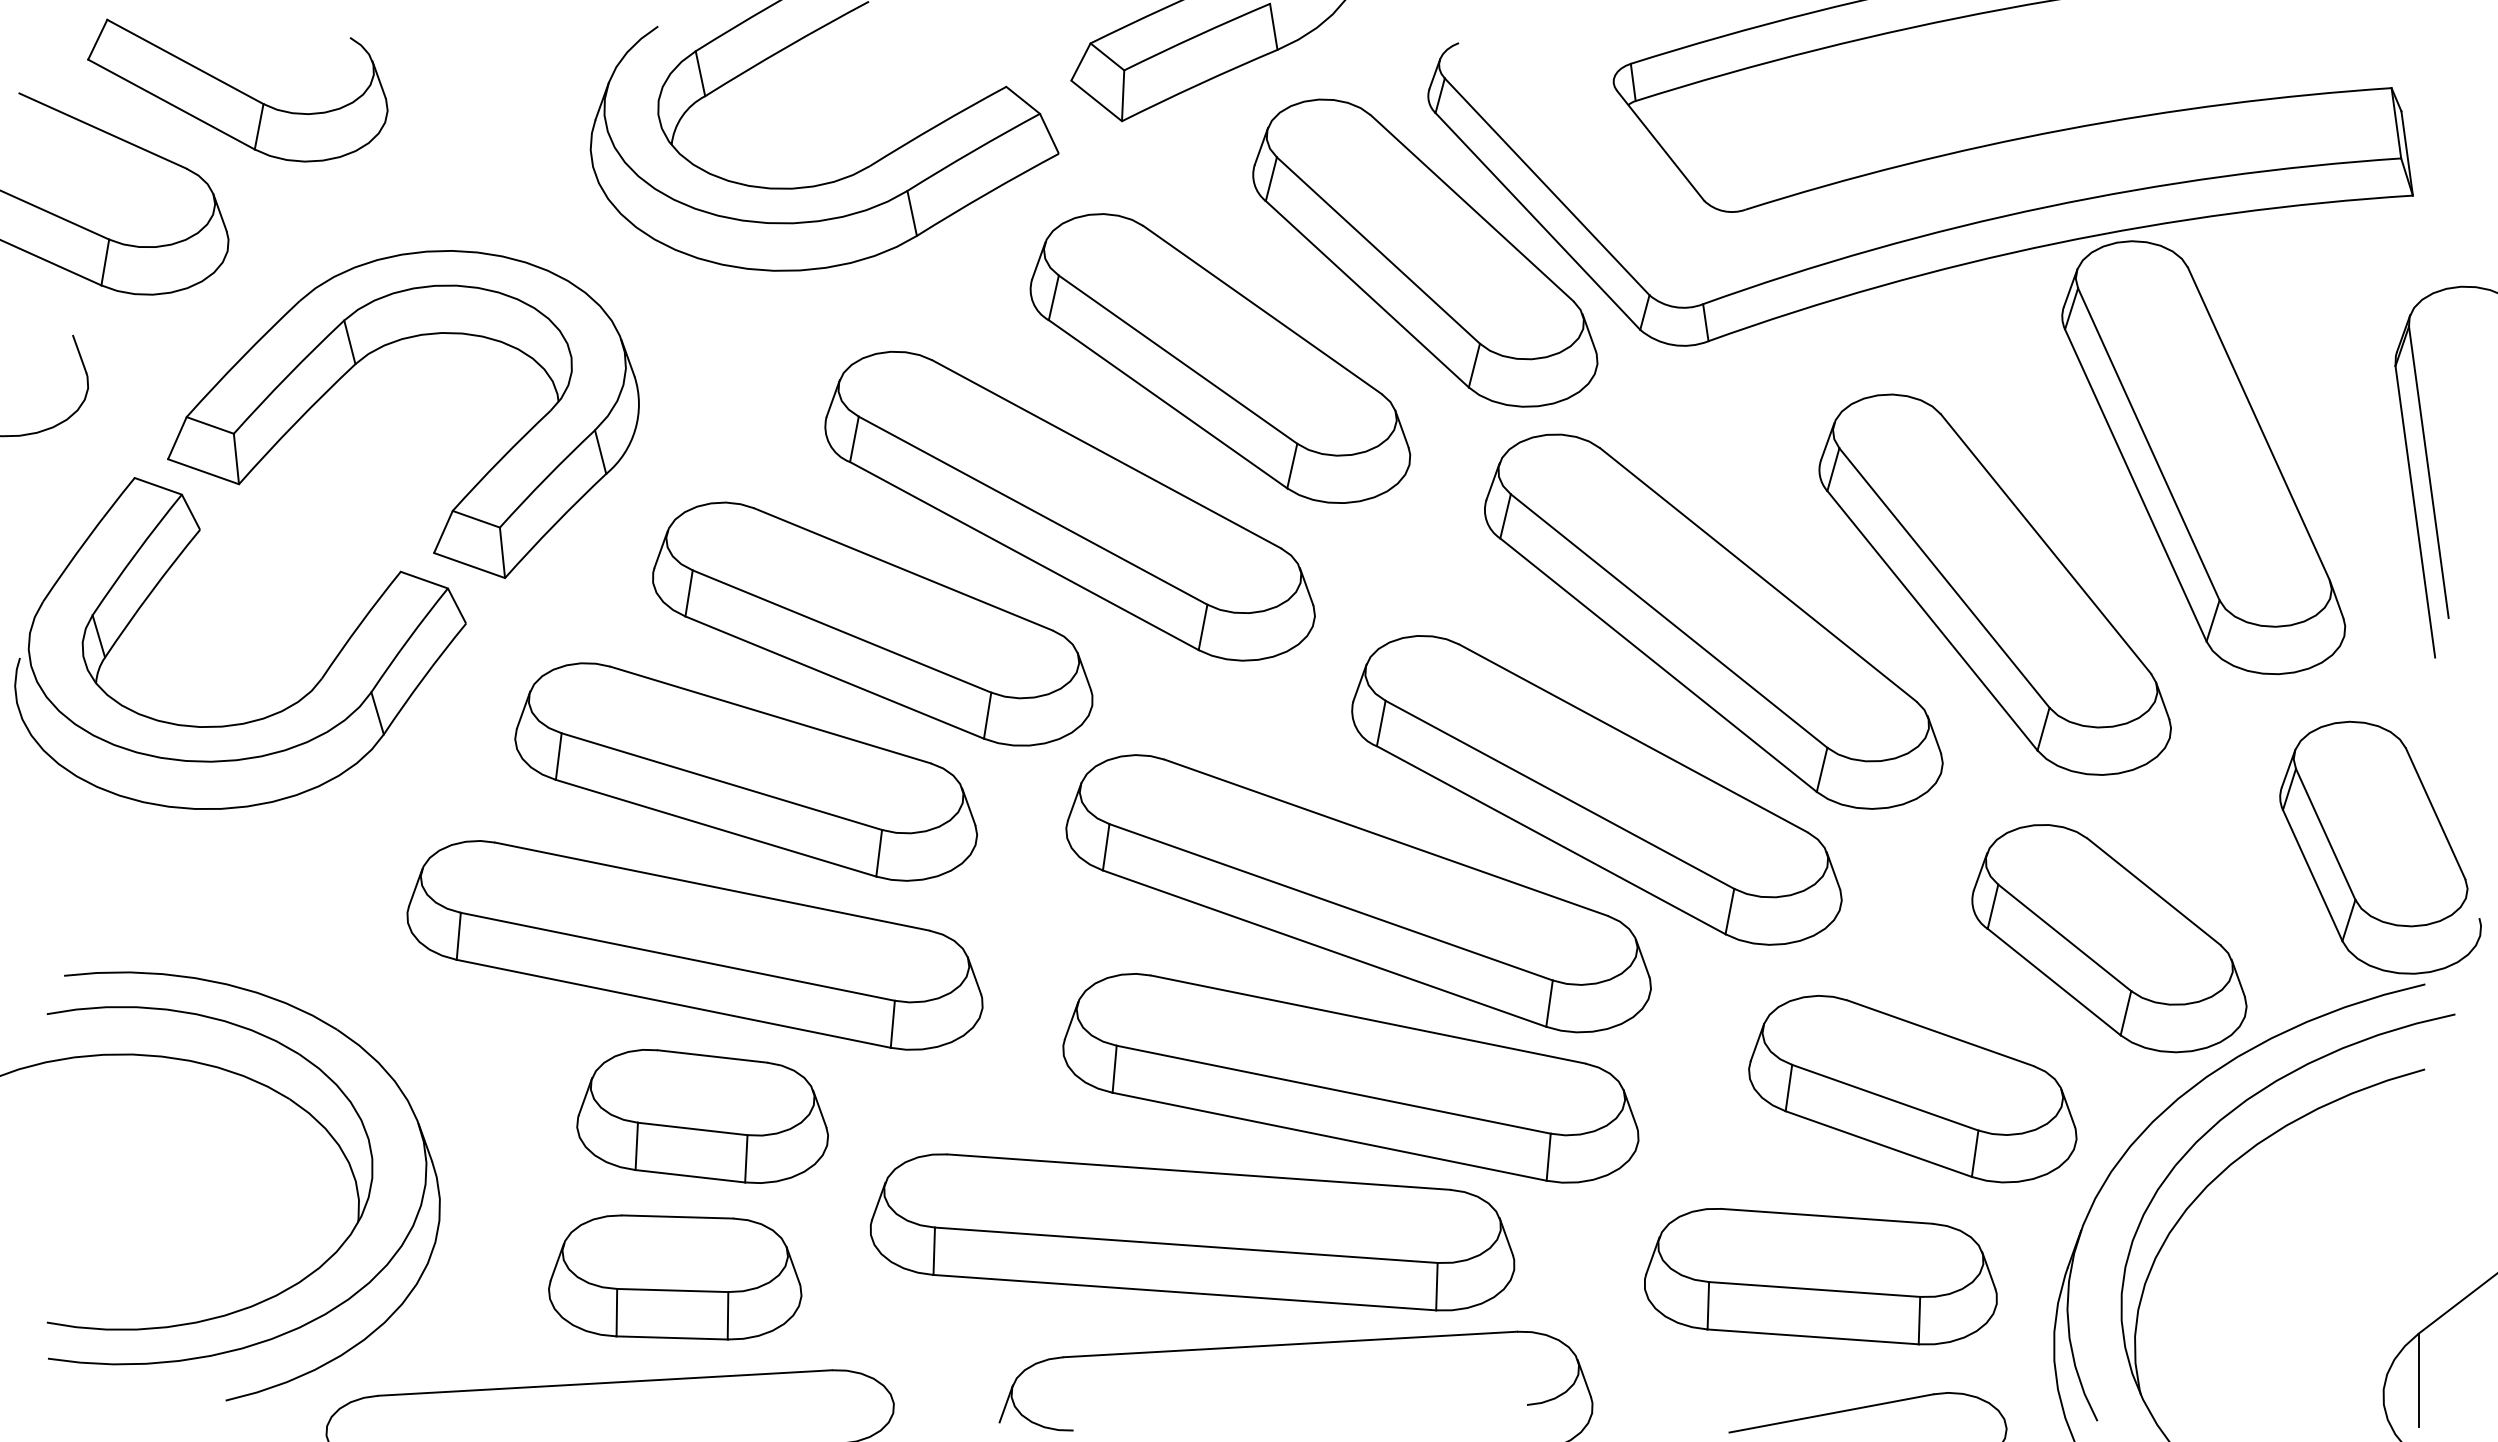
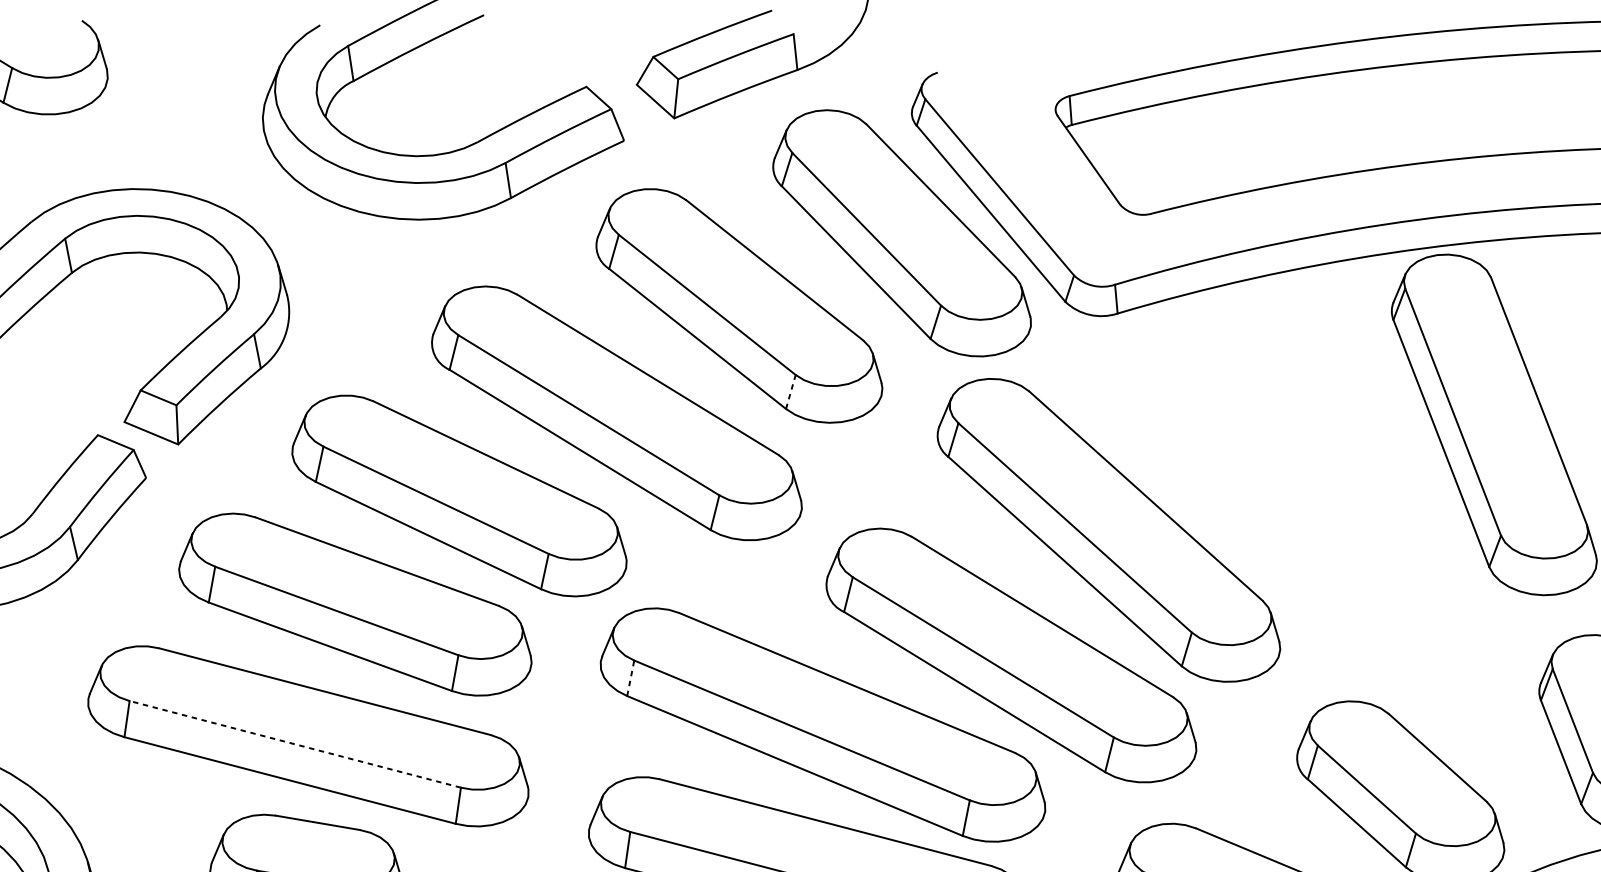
line: (1292, 466) -> (791, 392), solid -> dashed
part: (1994, 584) -> (1327, 513), removed
line: (1106, 846) -> (631, 677), solid -> dashed
line: (677, 956) -> (295, 744), solid -> dashed

